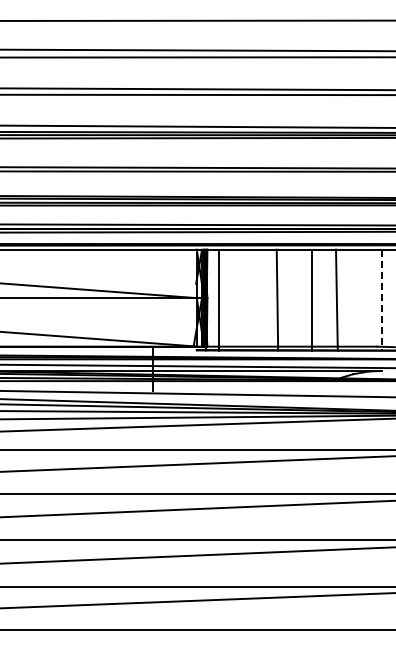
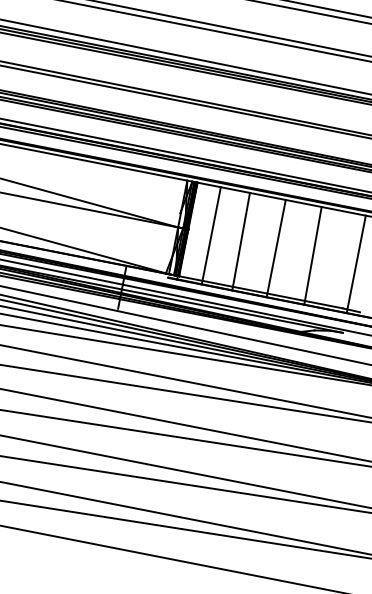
line: (218, 299) -> (211, 235), moved
line: (277, 299) -> (241, 241), moved
line: (311, 299) -> (276, 248), moved
line: (381, 300) -> (355, 264), dashed -> solid

